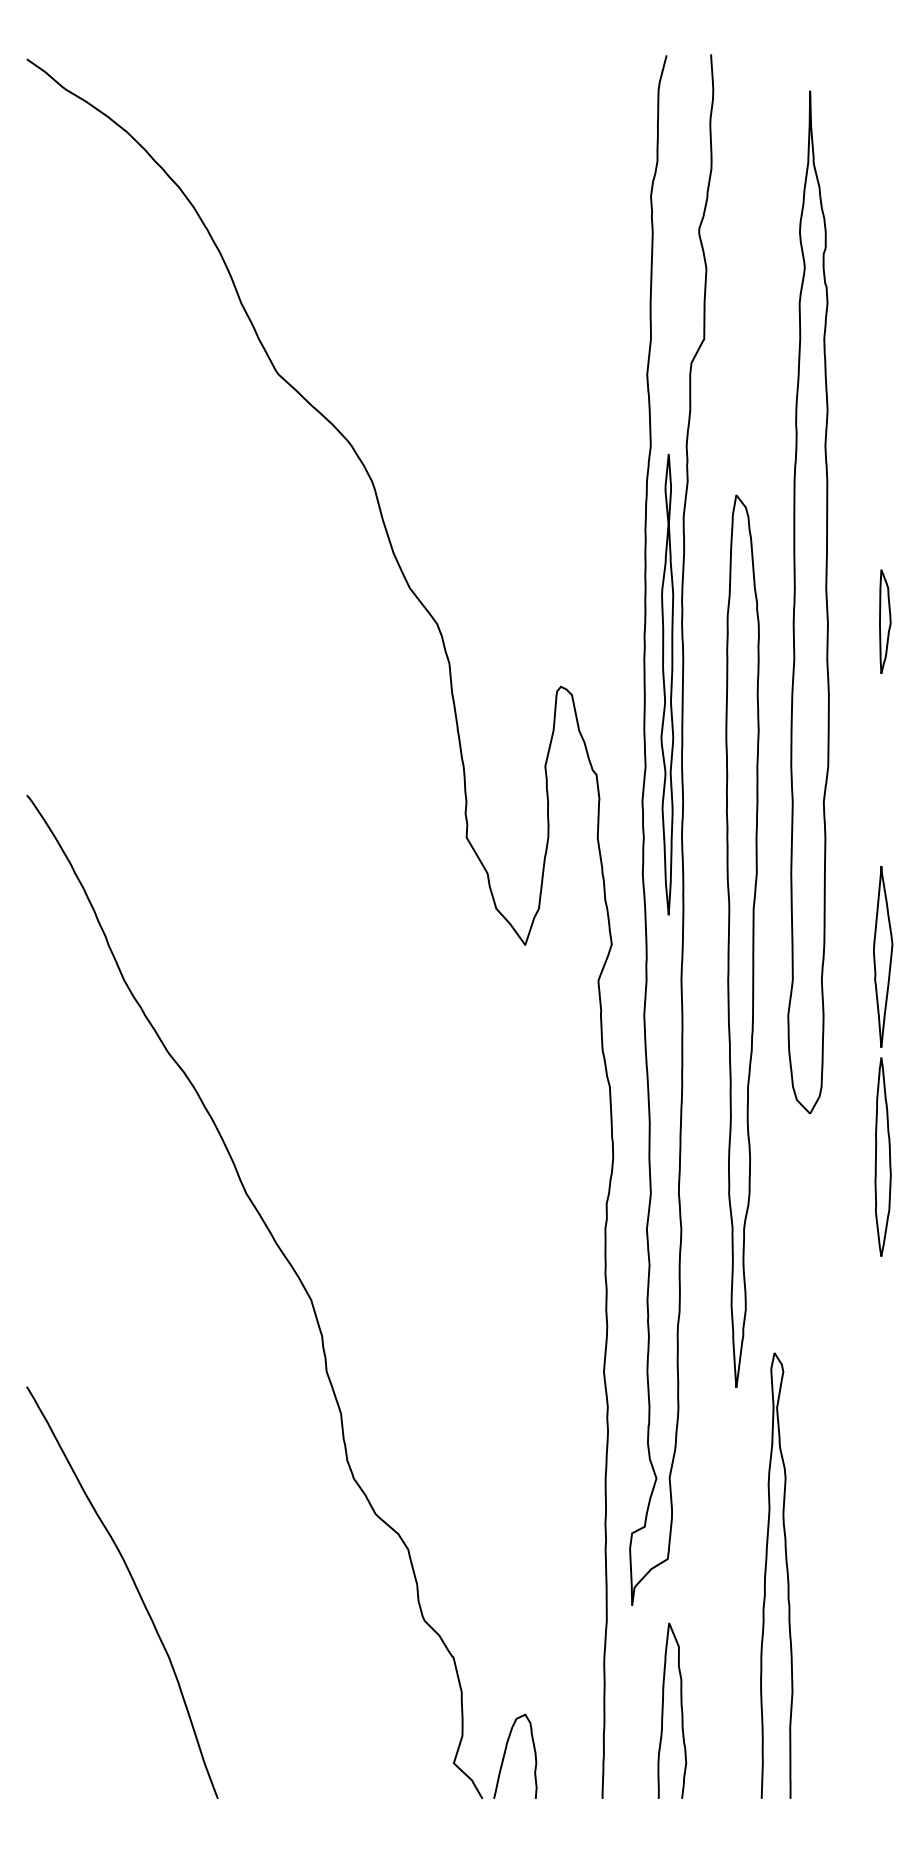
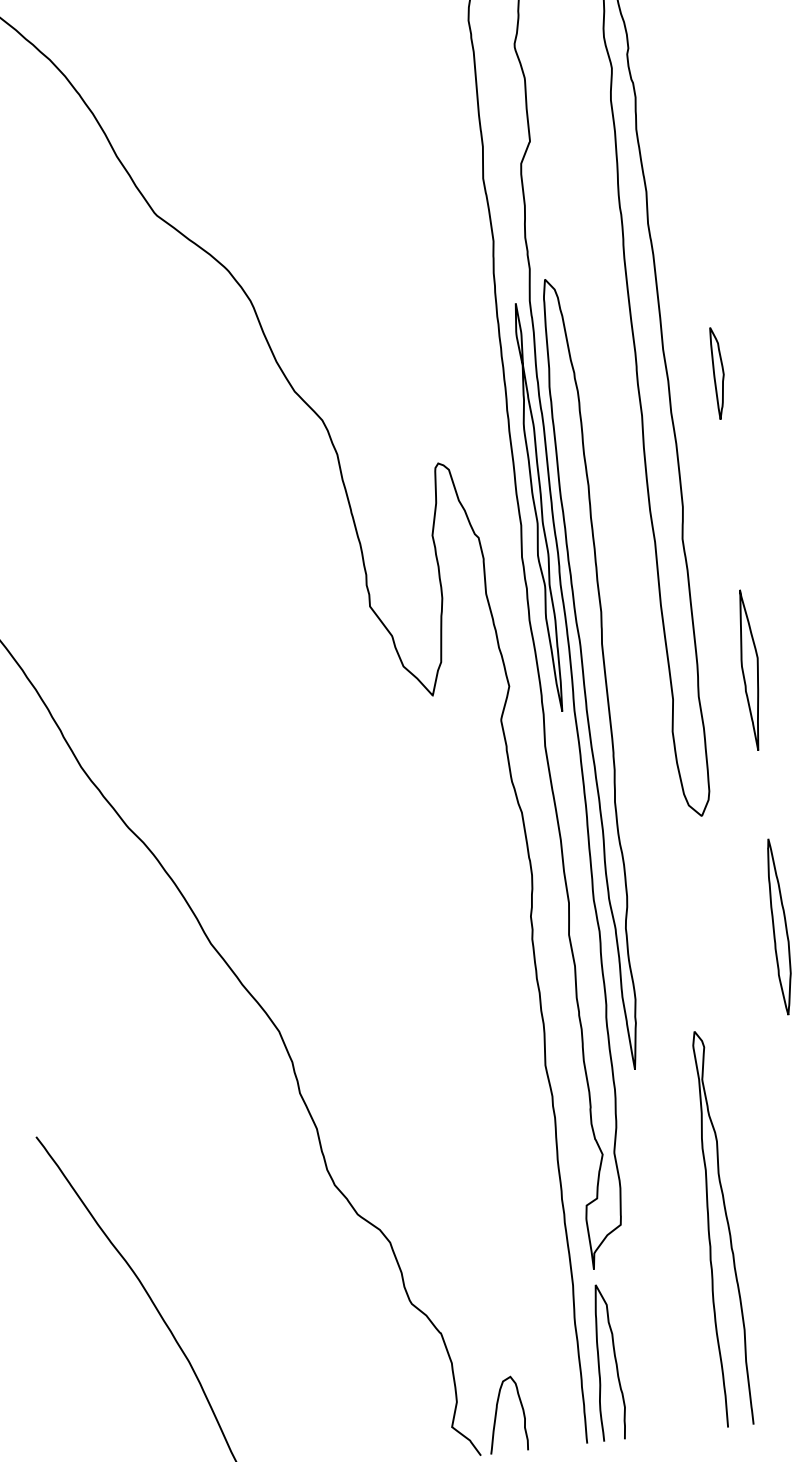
part: (667, 684) -> (537, 507), moved
part: (742, 940) -> (595, 673), moved
part: (882, 1156) -> (779, 926), moved
curve: (680, 1706) -> (614, 1357), moved

